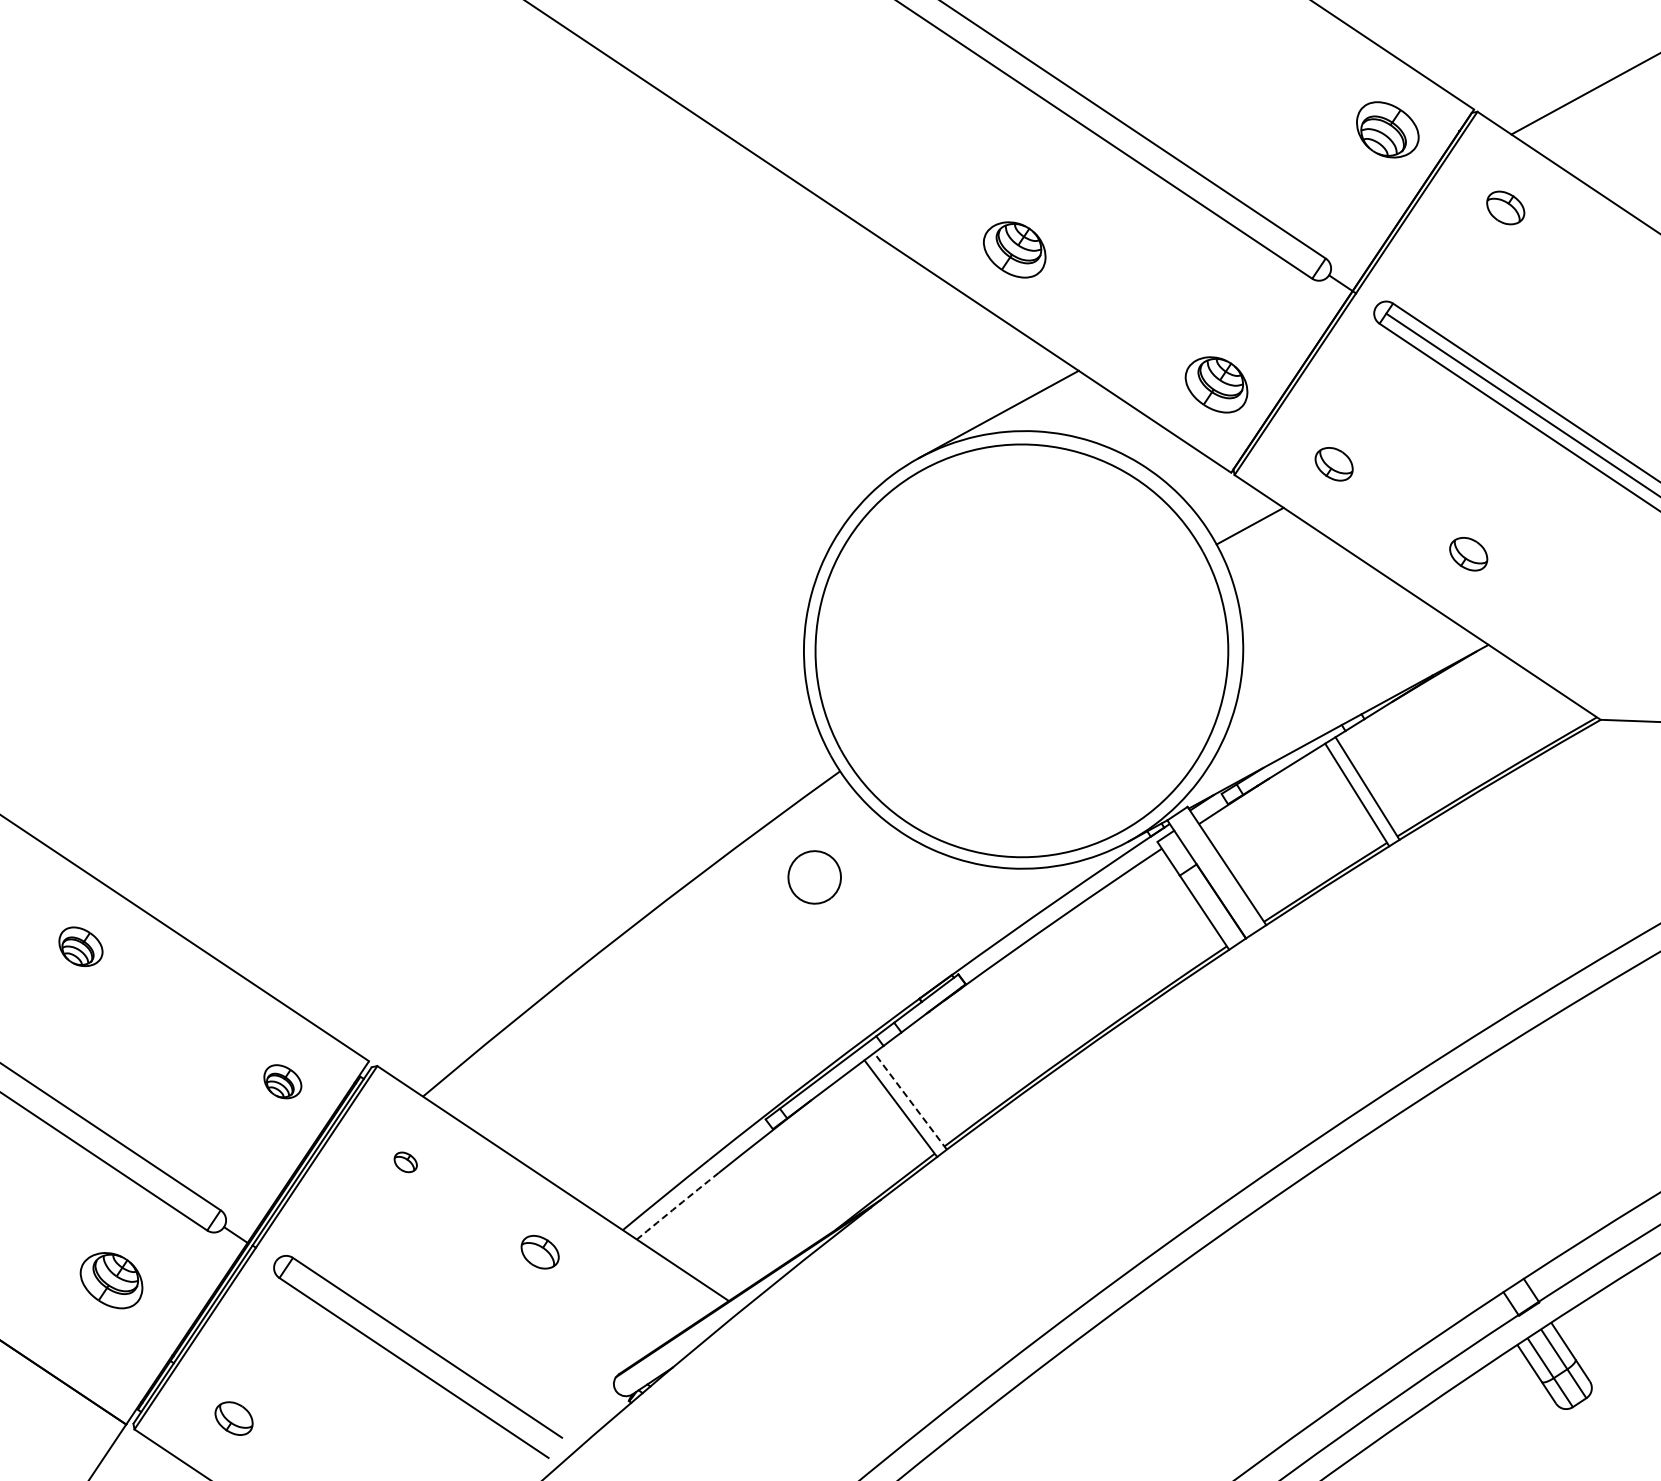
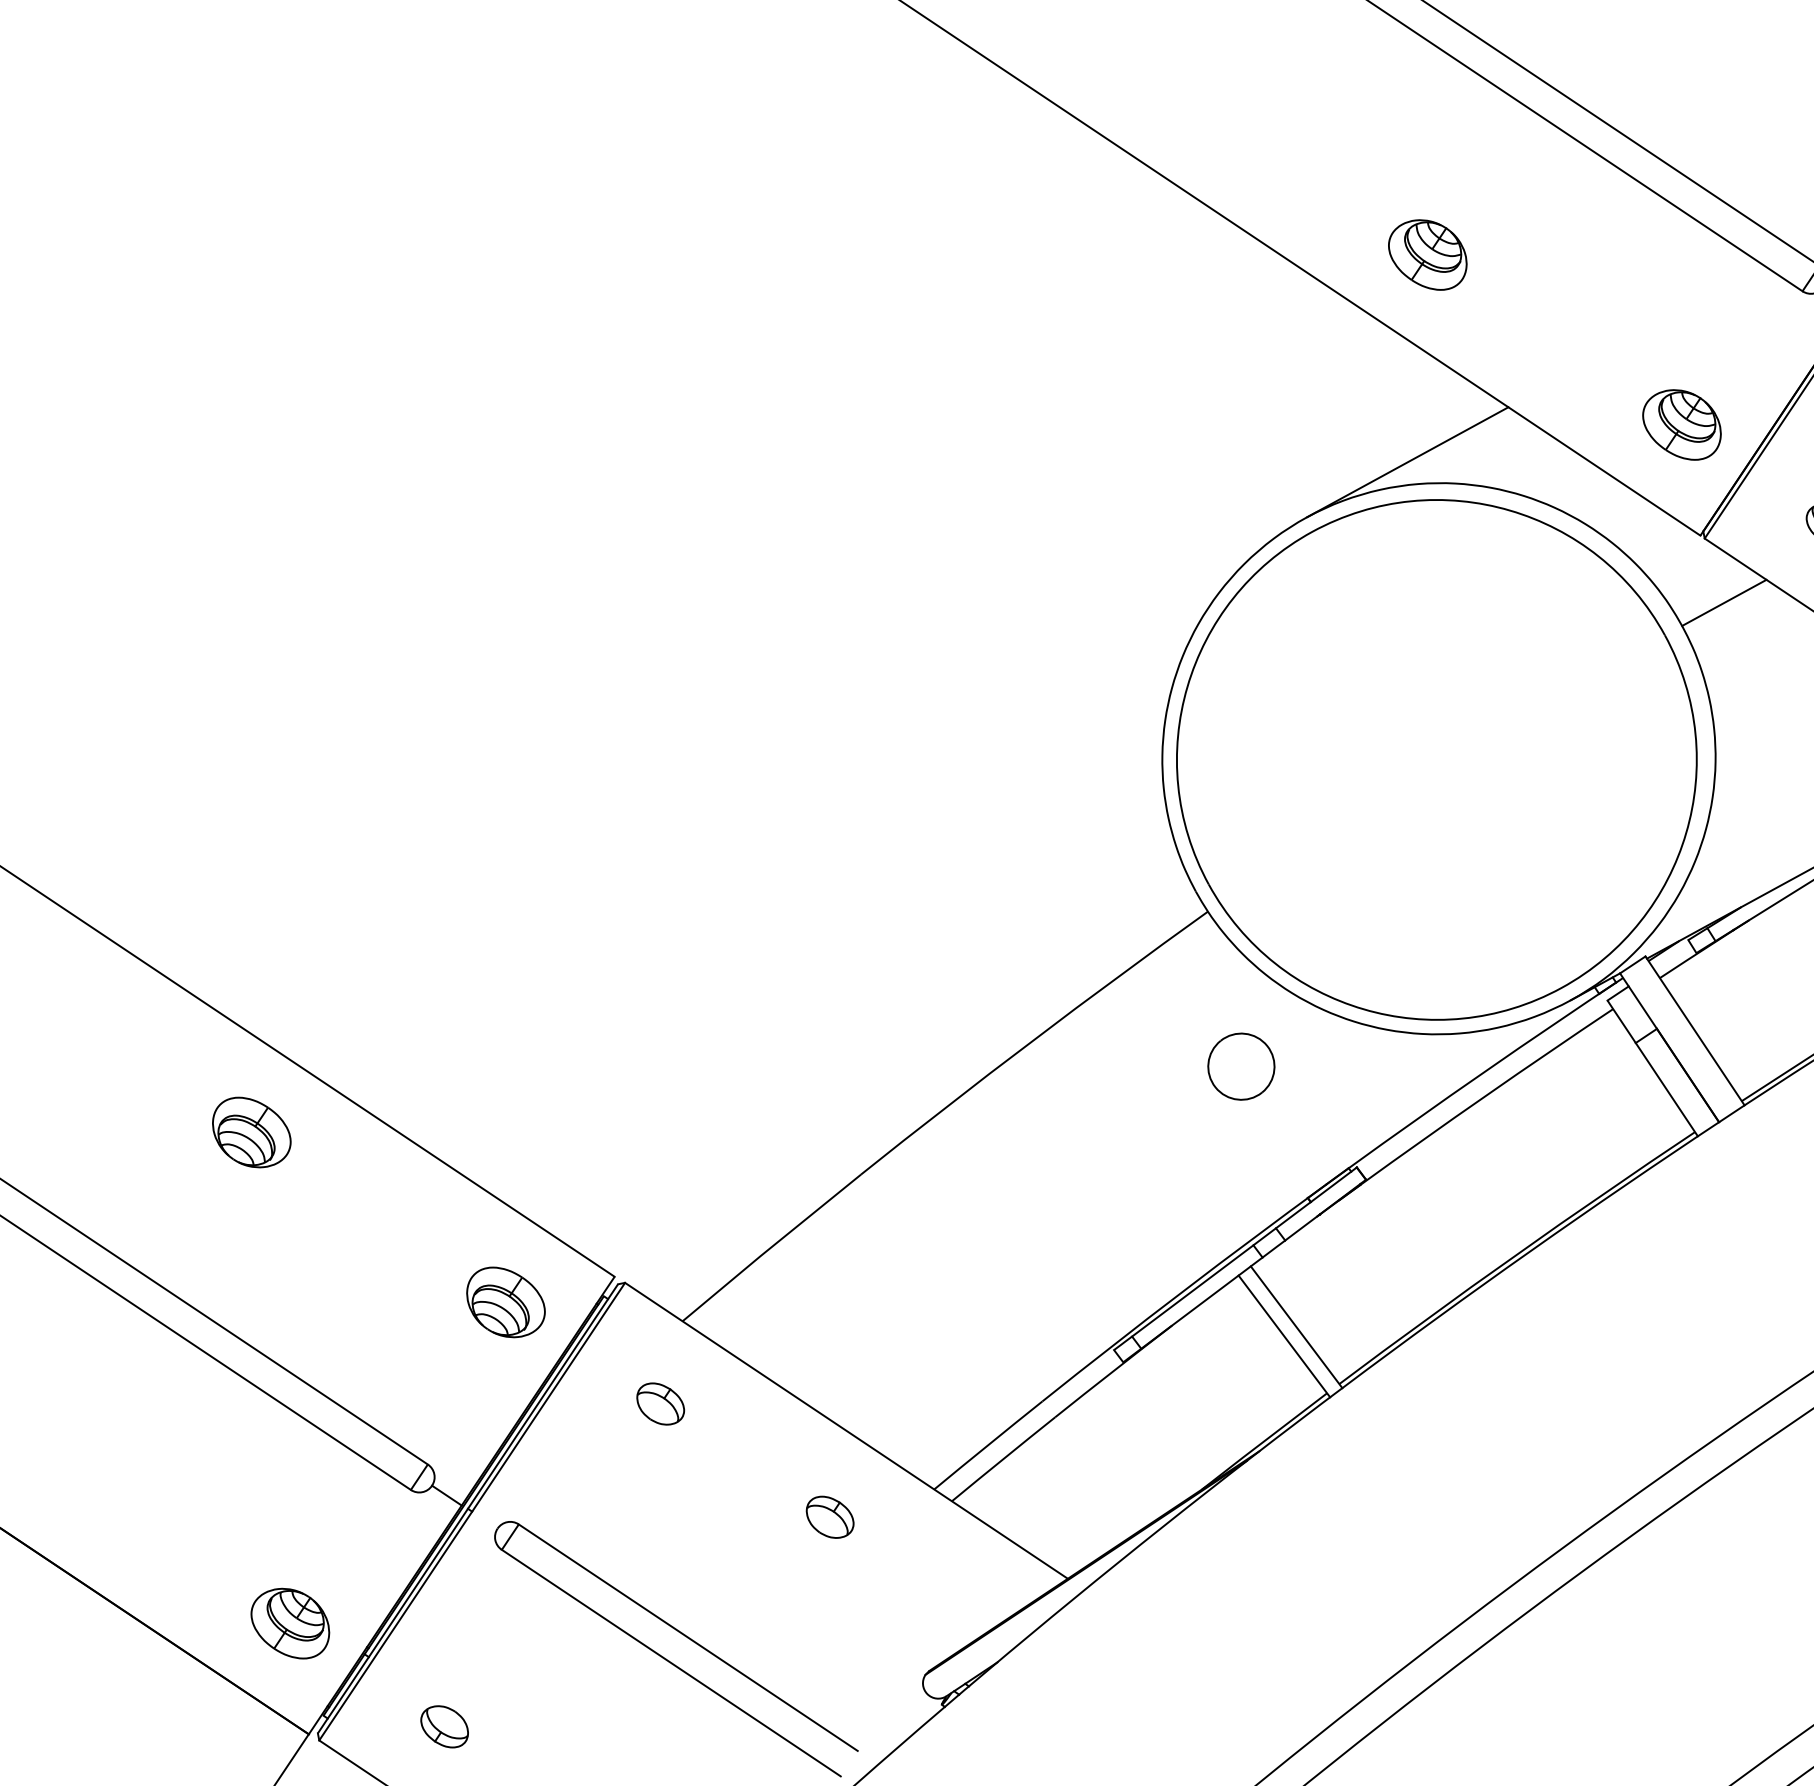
part: (814, 877) -> (1241, 1066), moved
part: (80, 946) -> (251, 1132), size x1.43
part: (282, 1081) -> (505, 1302), size x1.67
line: (910, 1100) -> (1296, 1326), dashed -> solid
part: (405, 1162) -> (660, 1404), size x1.67
arc: (677, 1206) -> (1003, 1459), dashed -> solid
part: (111, 1280) -> (290, 1623), moved

